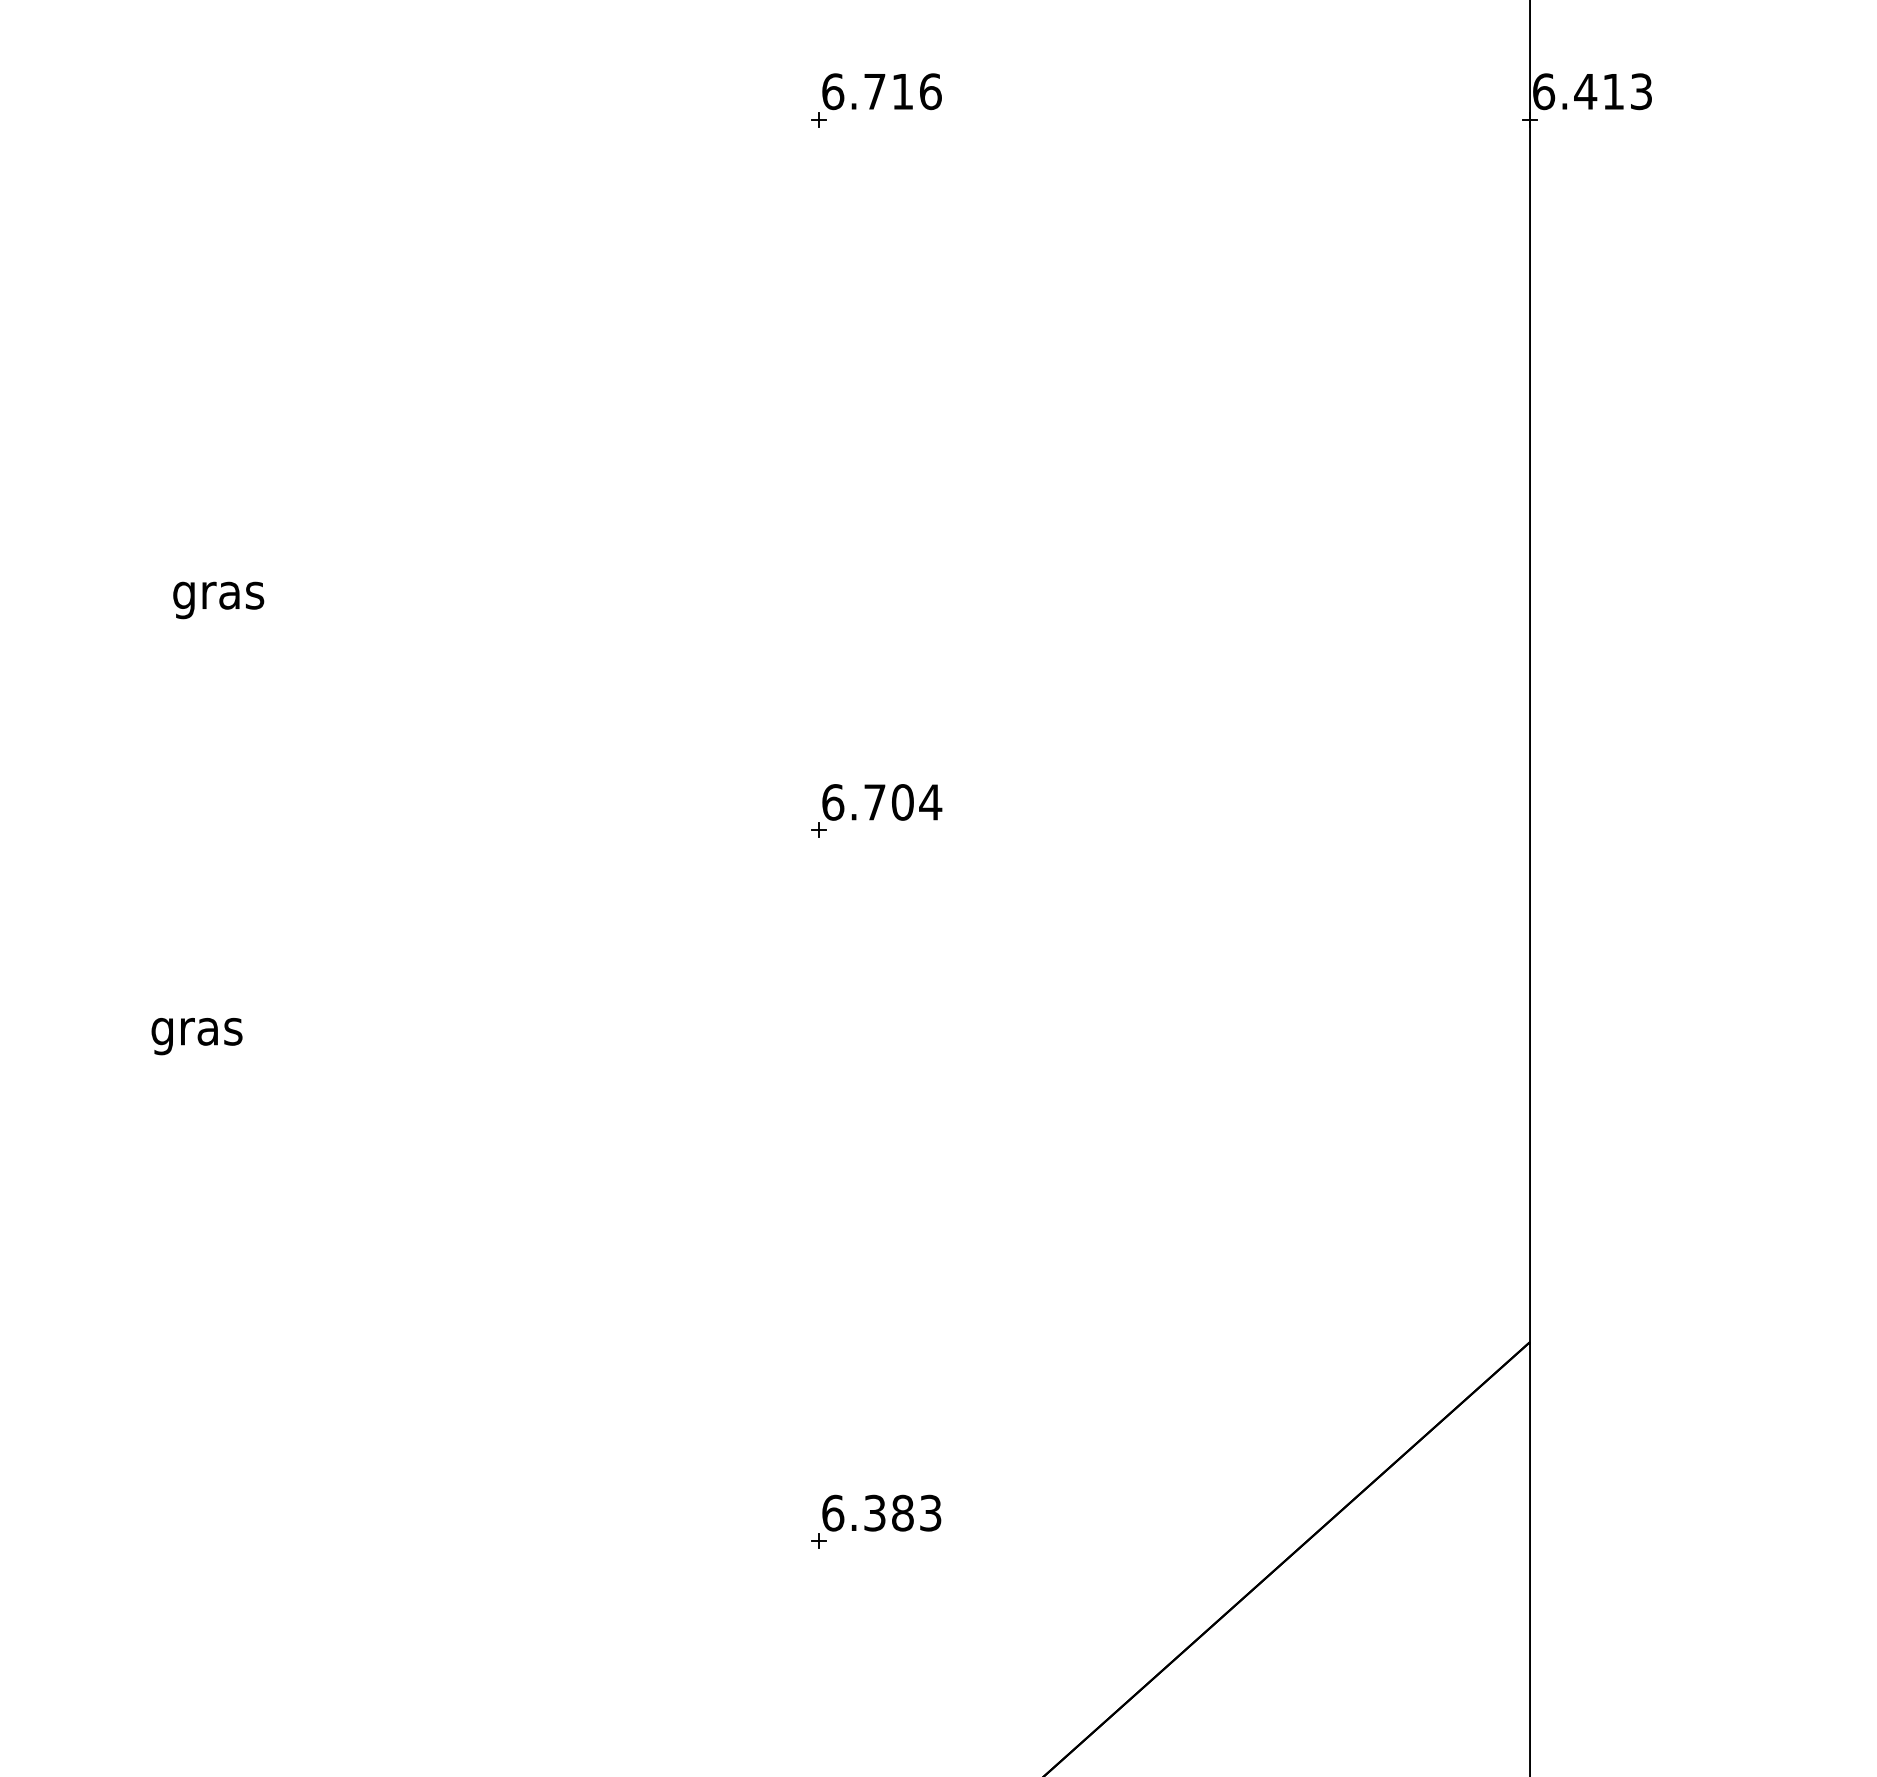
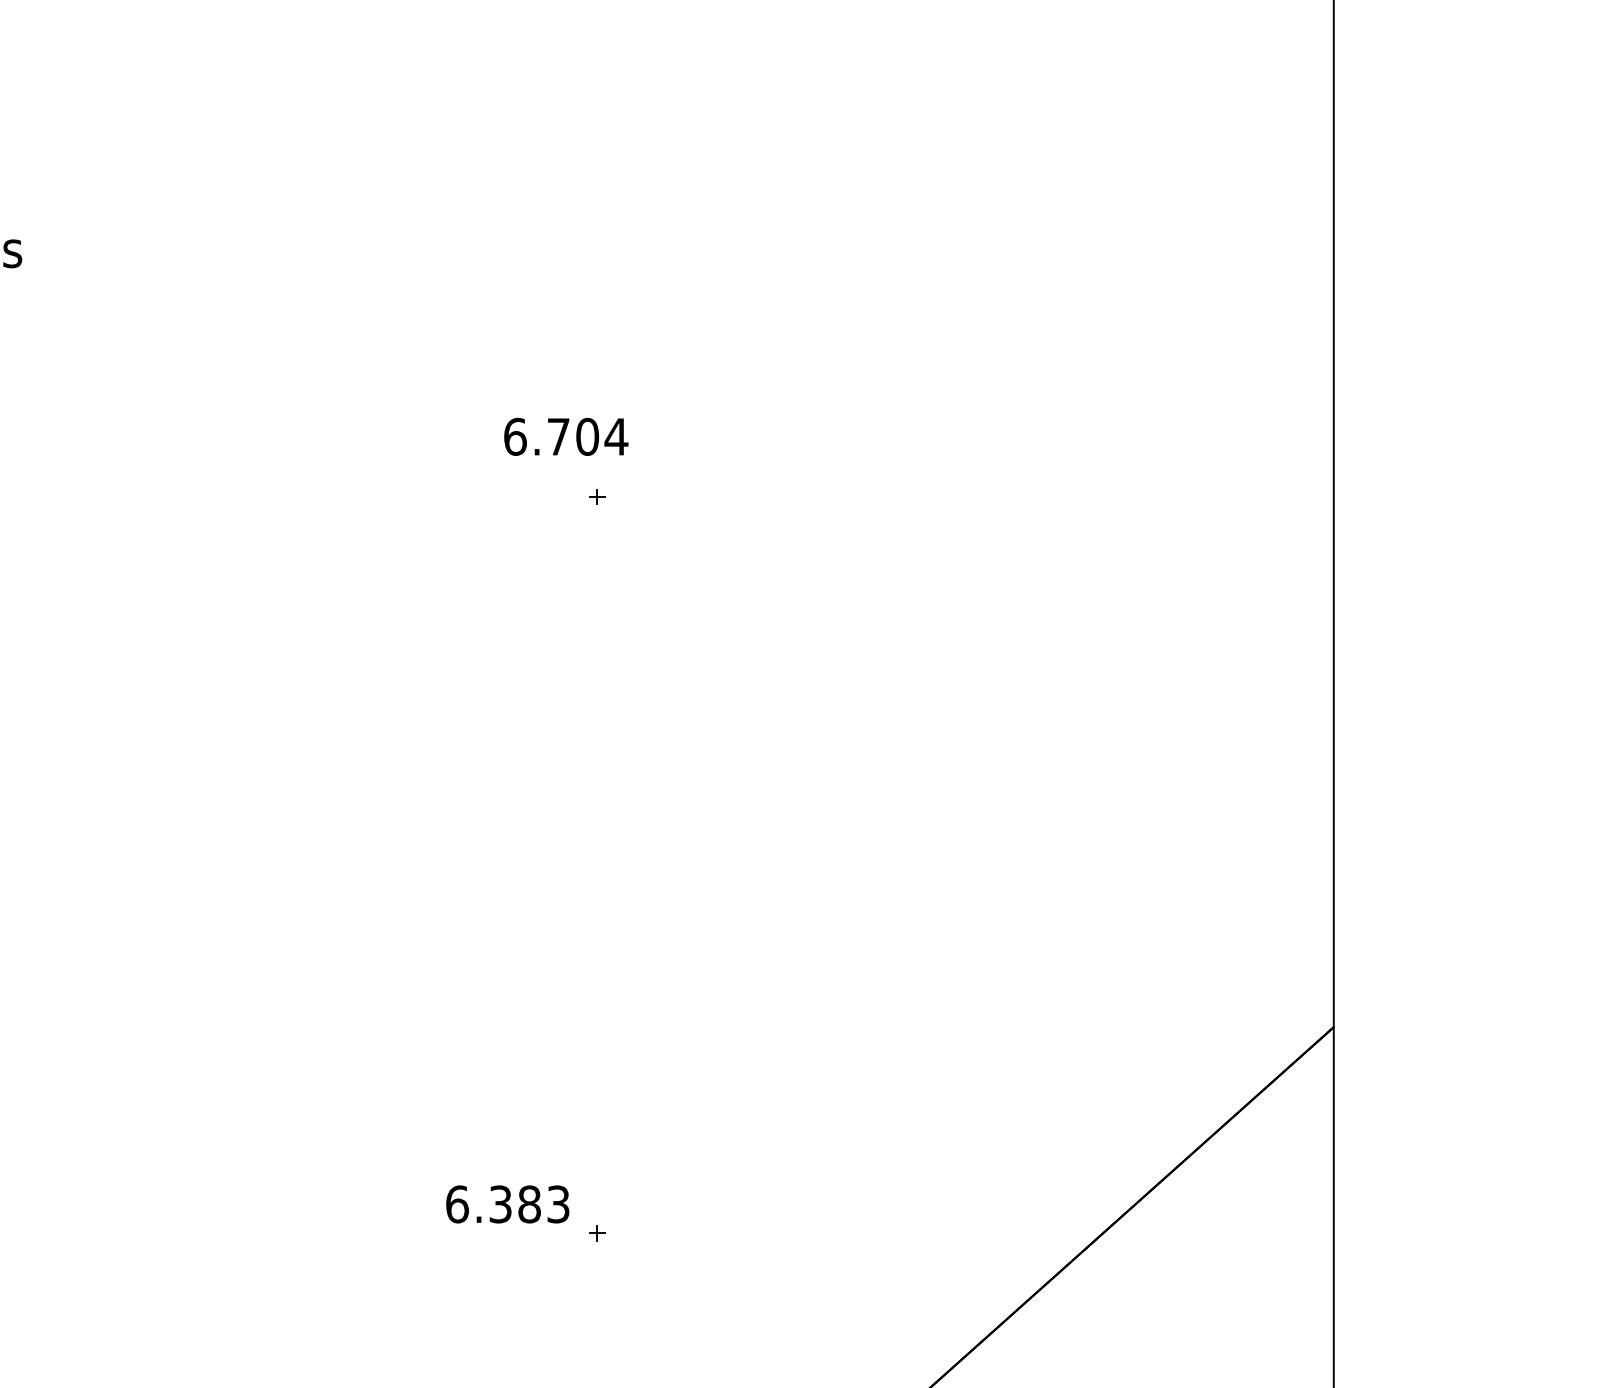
text: (882, 802) -> (566, 436), moved
text: (881, 1512) -> (507, 1203), moved

